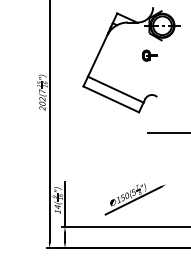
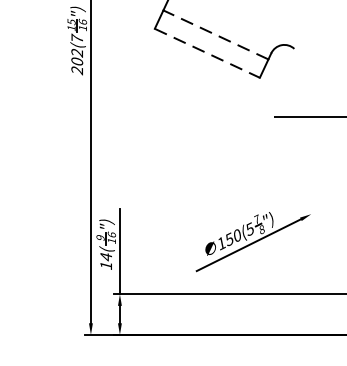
line: (115, 89) -> (215, 34), solid -> dashed
line: (111, 99) -> (207, 53), solid -> dashed

